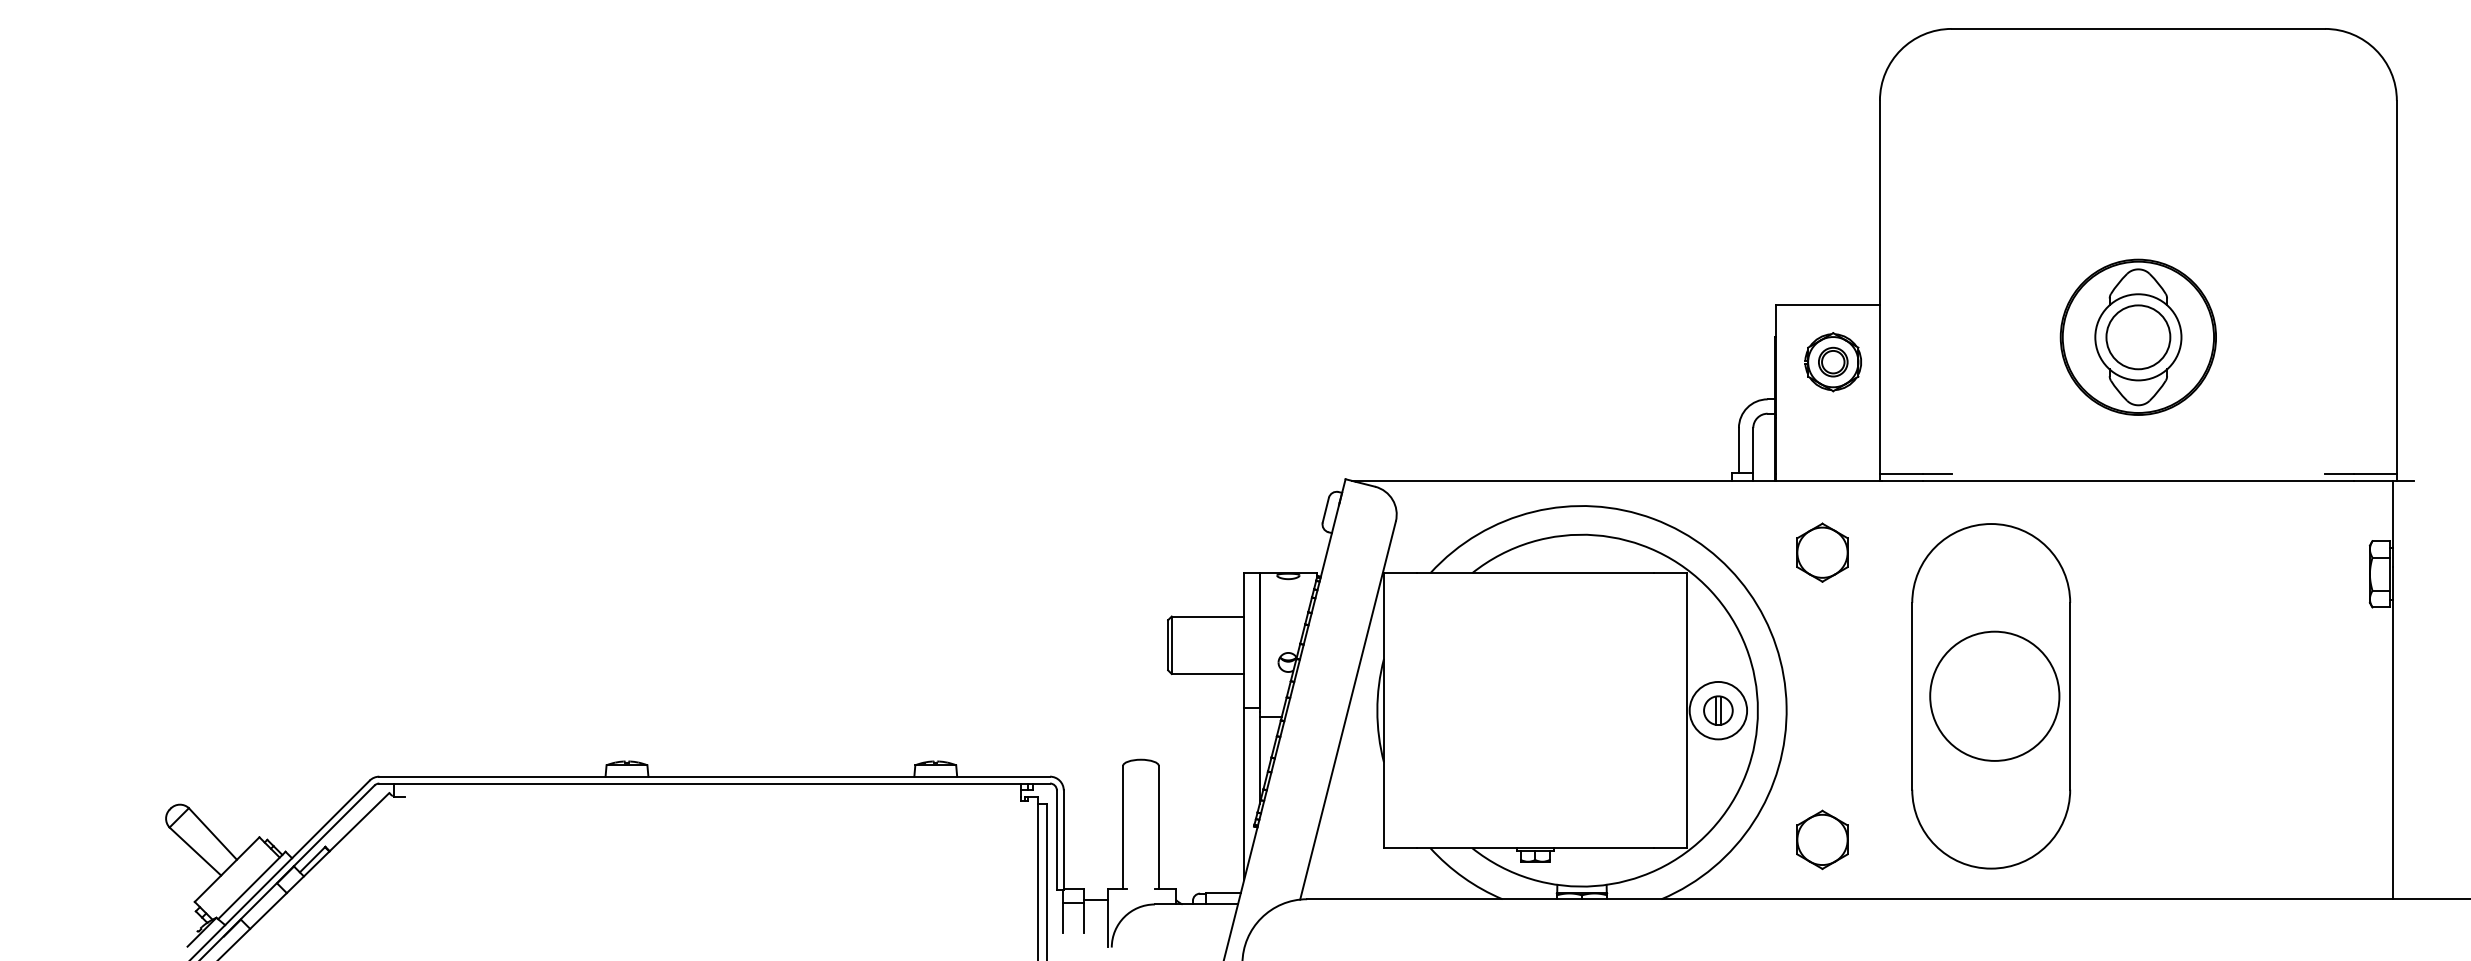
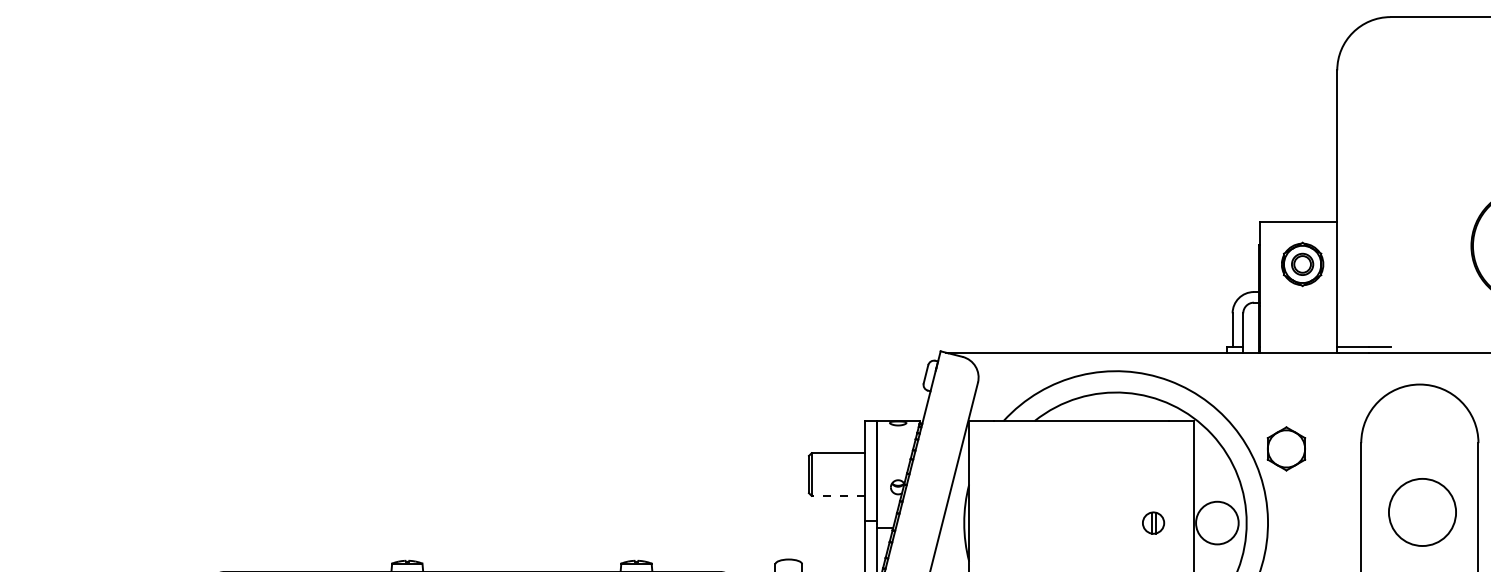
part: (1822, 552) -> (1286, 448), moved
line: (1207, 673) -> (838, 495), solid -> dashed
circle: (1994, 695) -> (1422, 511), size x0.7
part: (1718, 710) -> (1153, 522), moved

